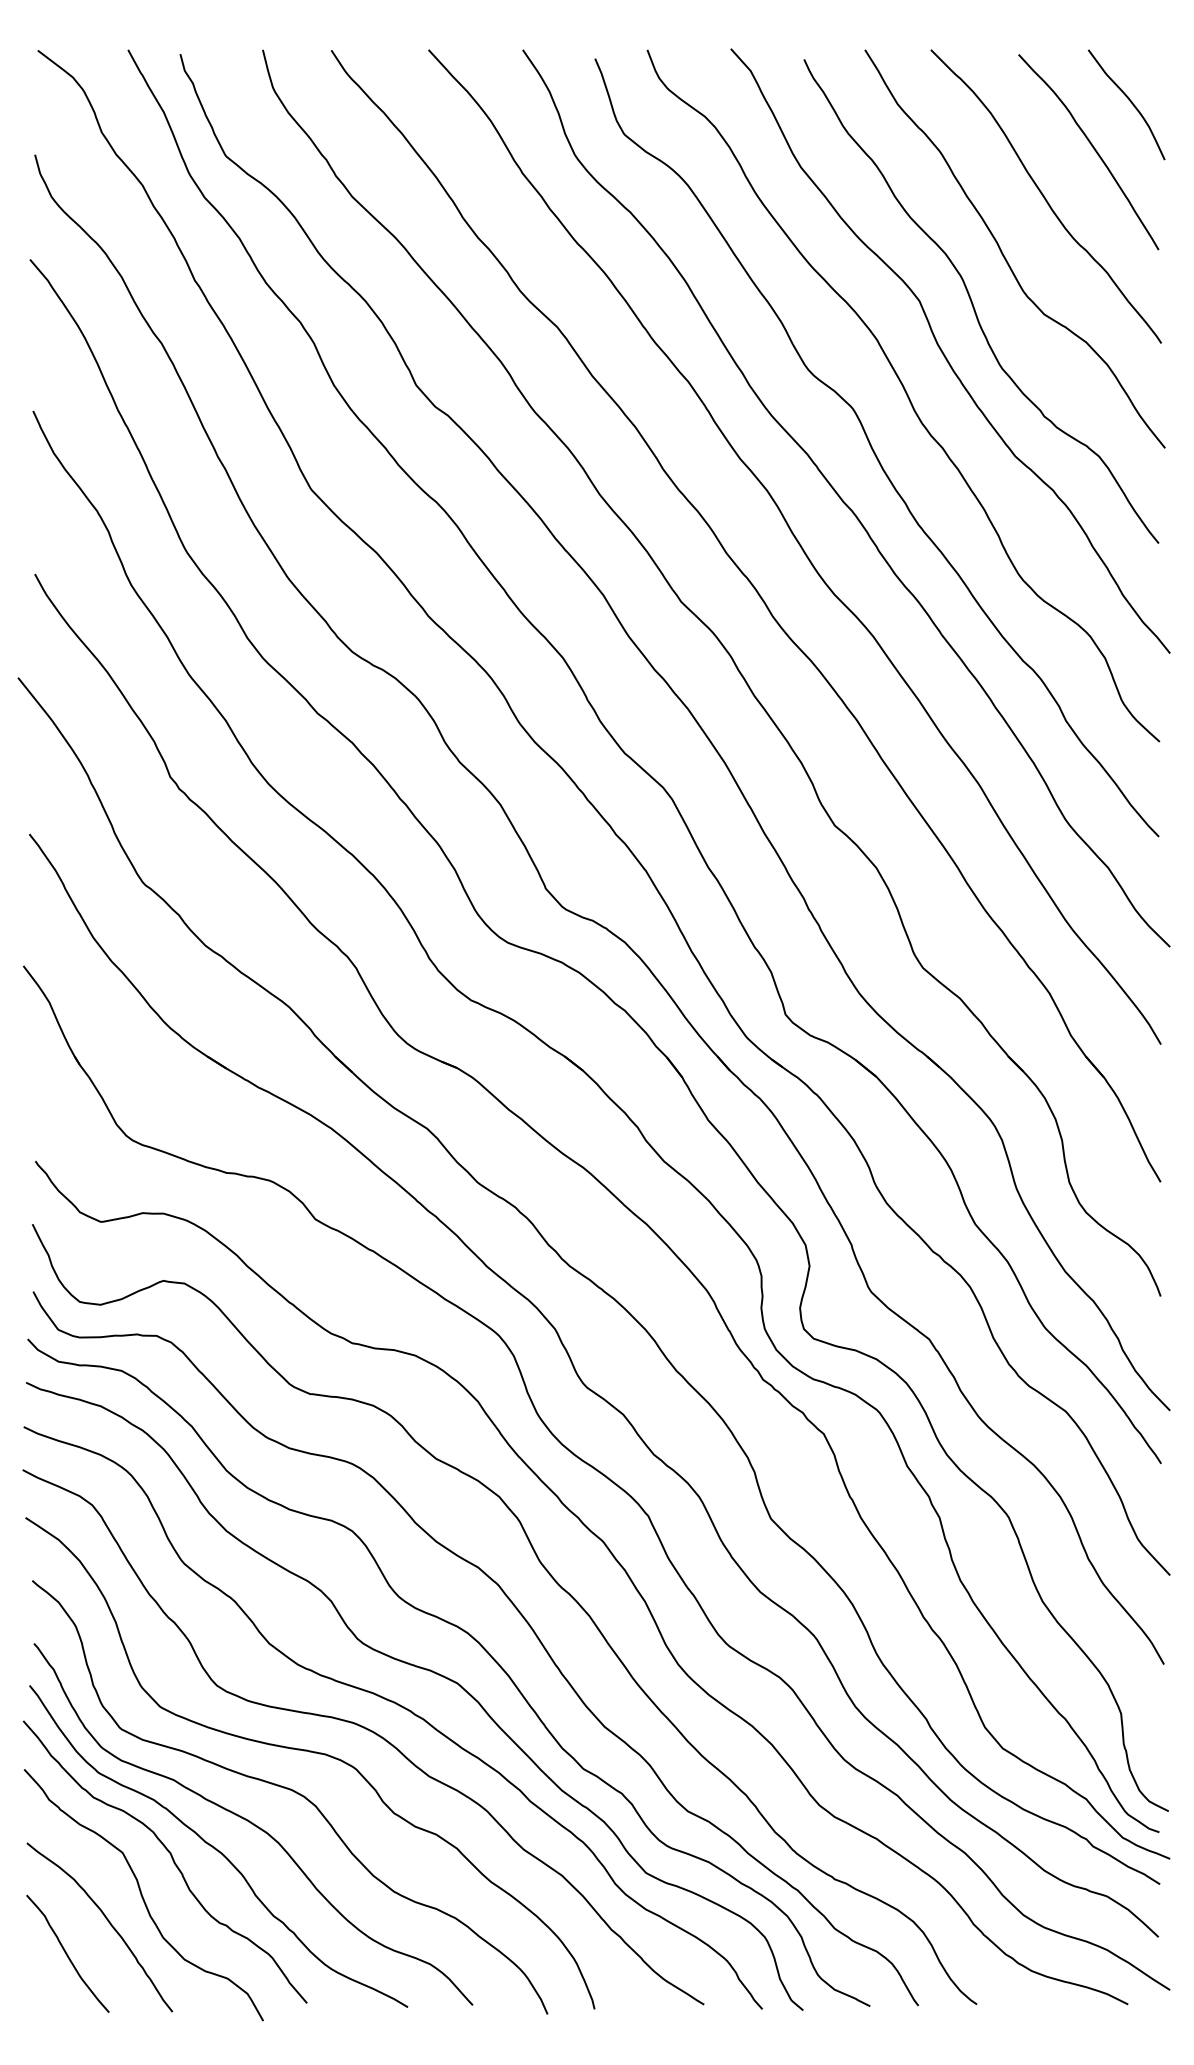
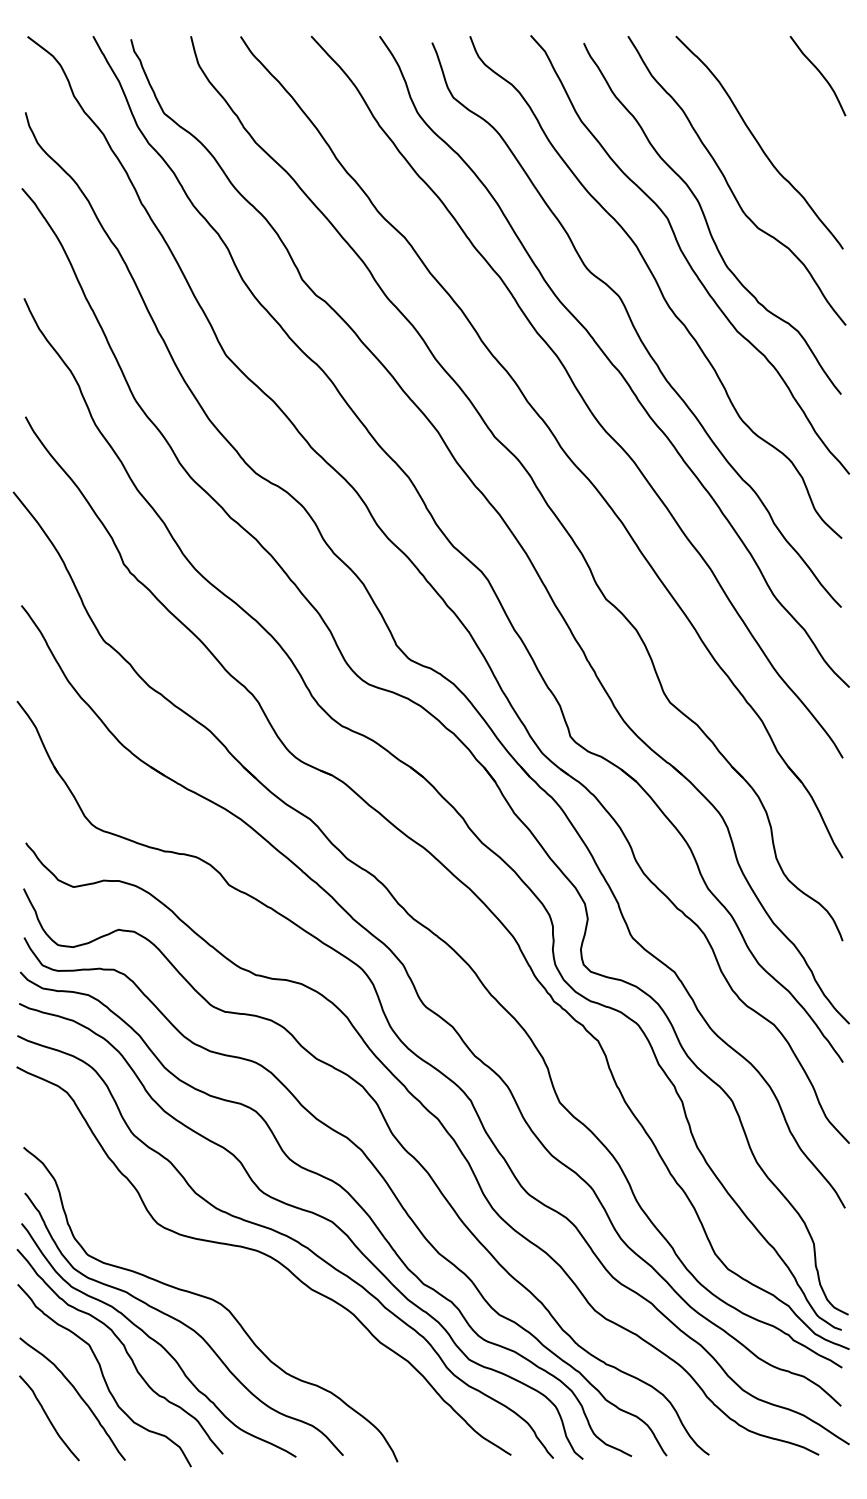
curve: (1093, 149) -> (793, 108), removed
curve: (314, 1753) -> (228, 1272), removed

